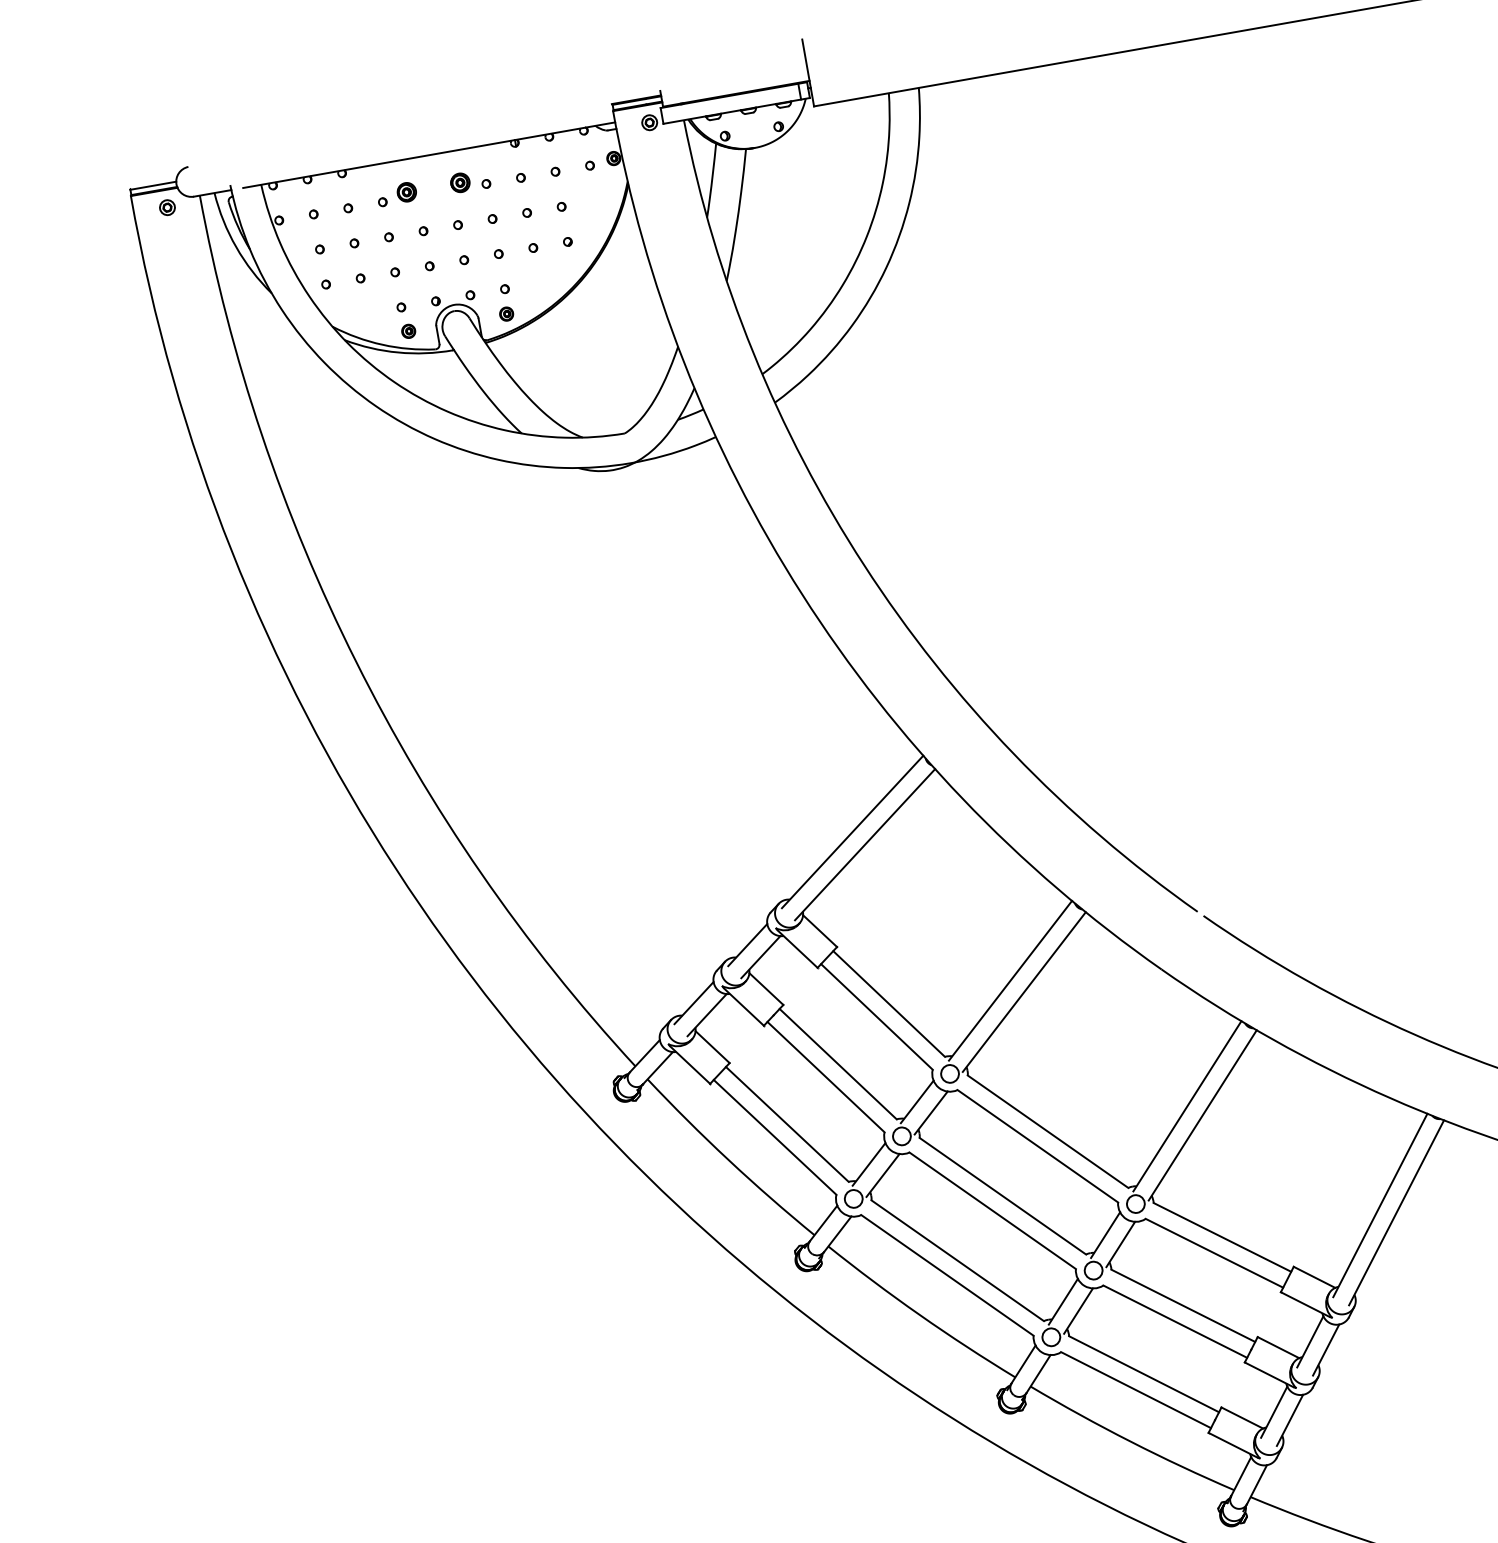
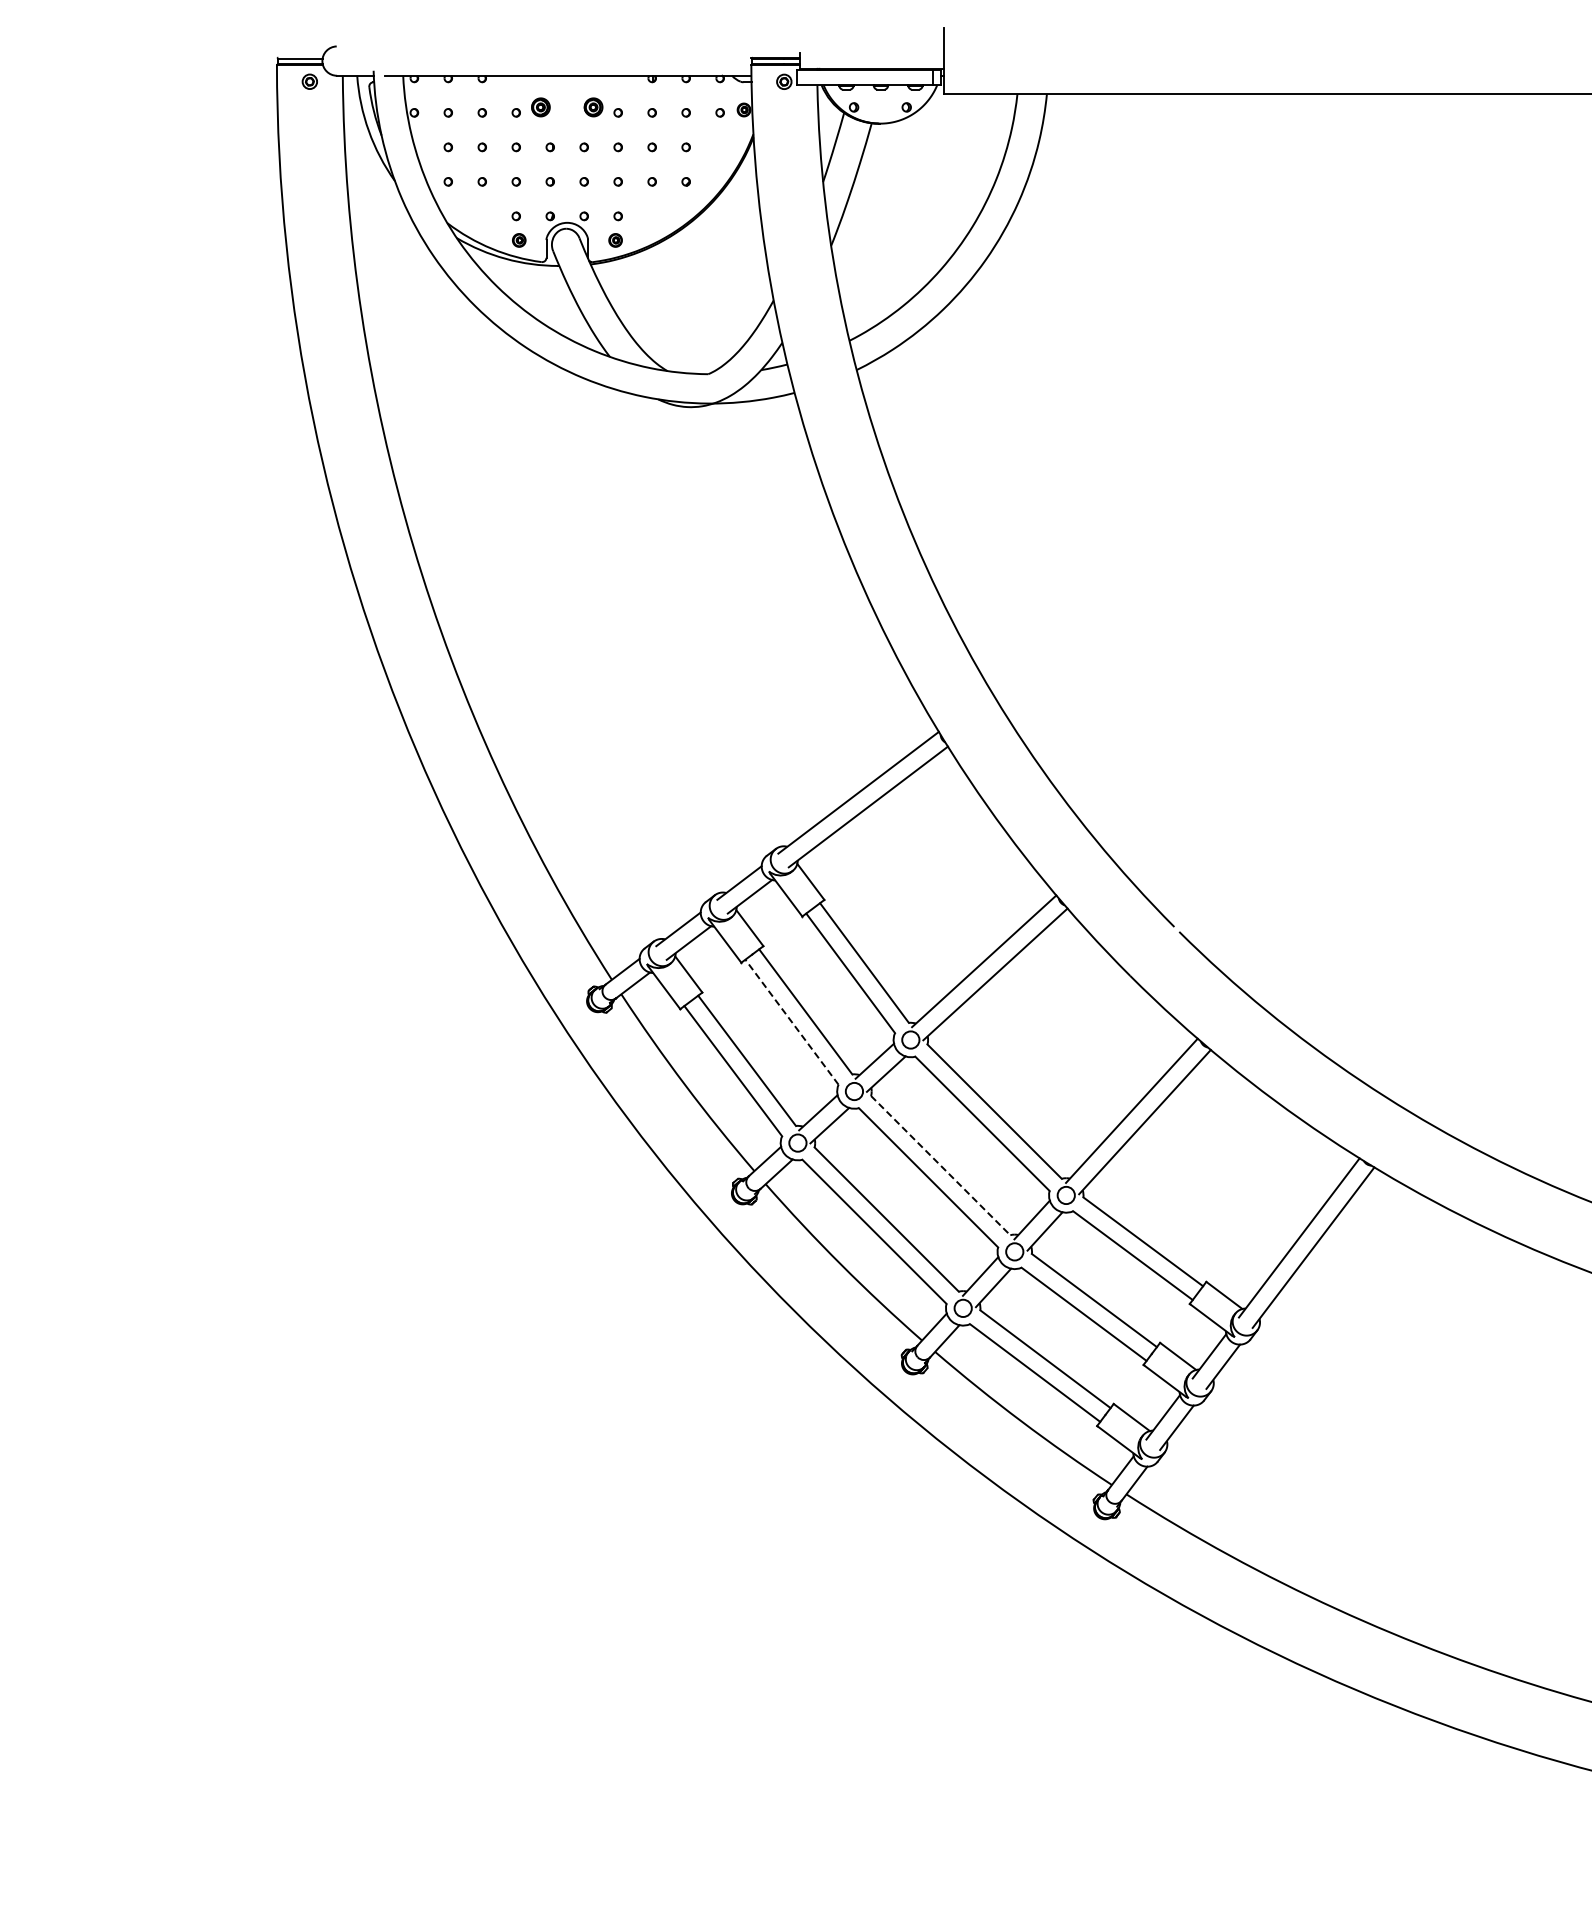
line: (825, 1077) -> (791, 1022), solid -> dashed
line: (1003, 1195) -> (941, 1165), solid -> dashed

